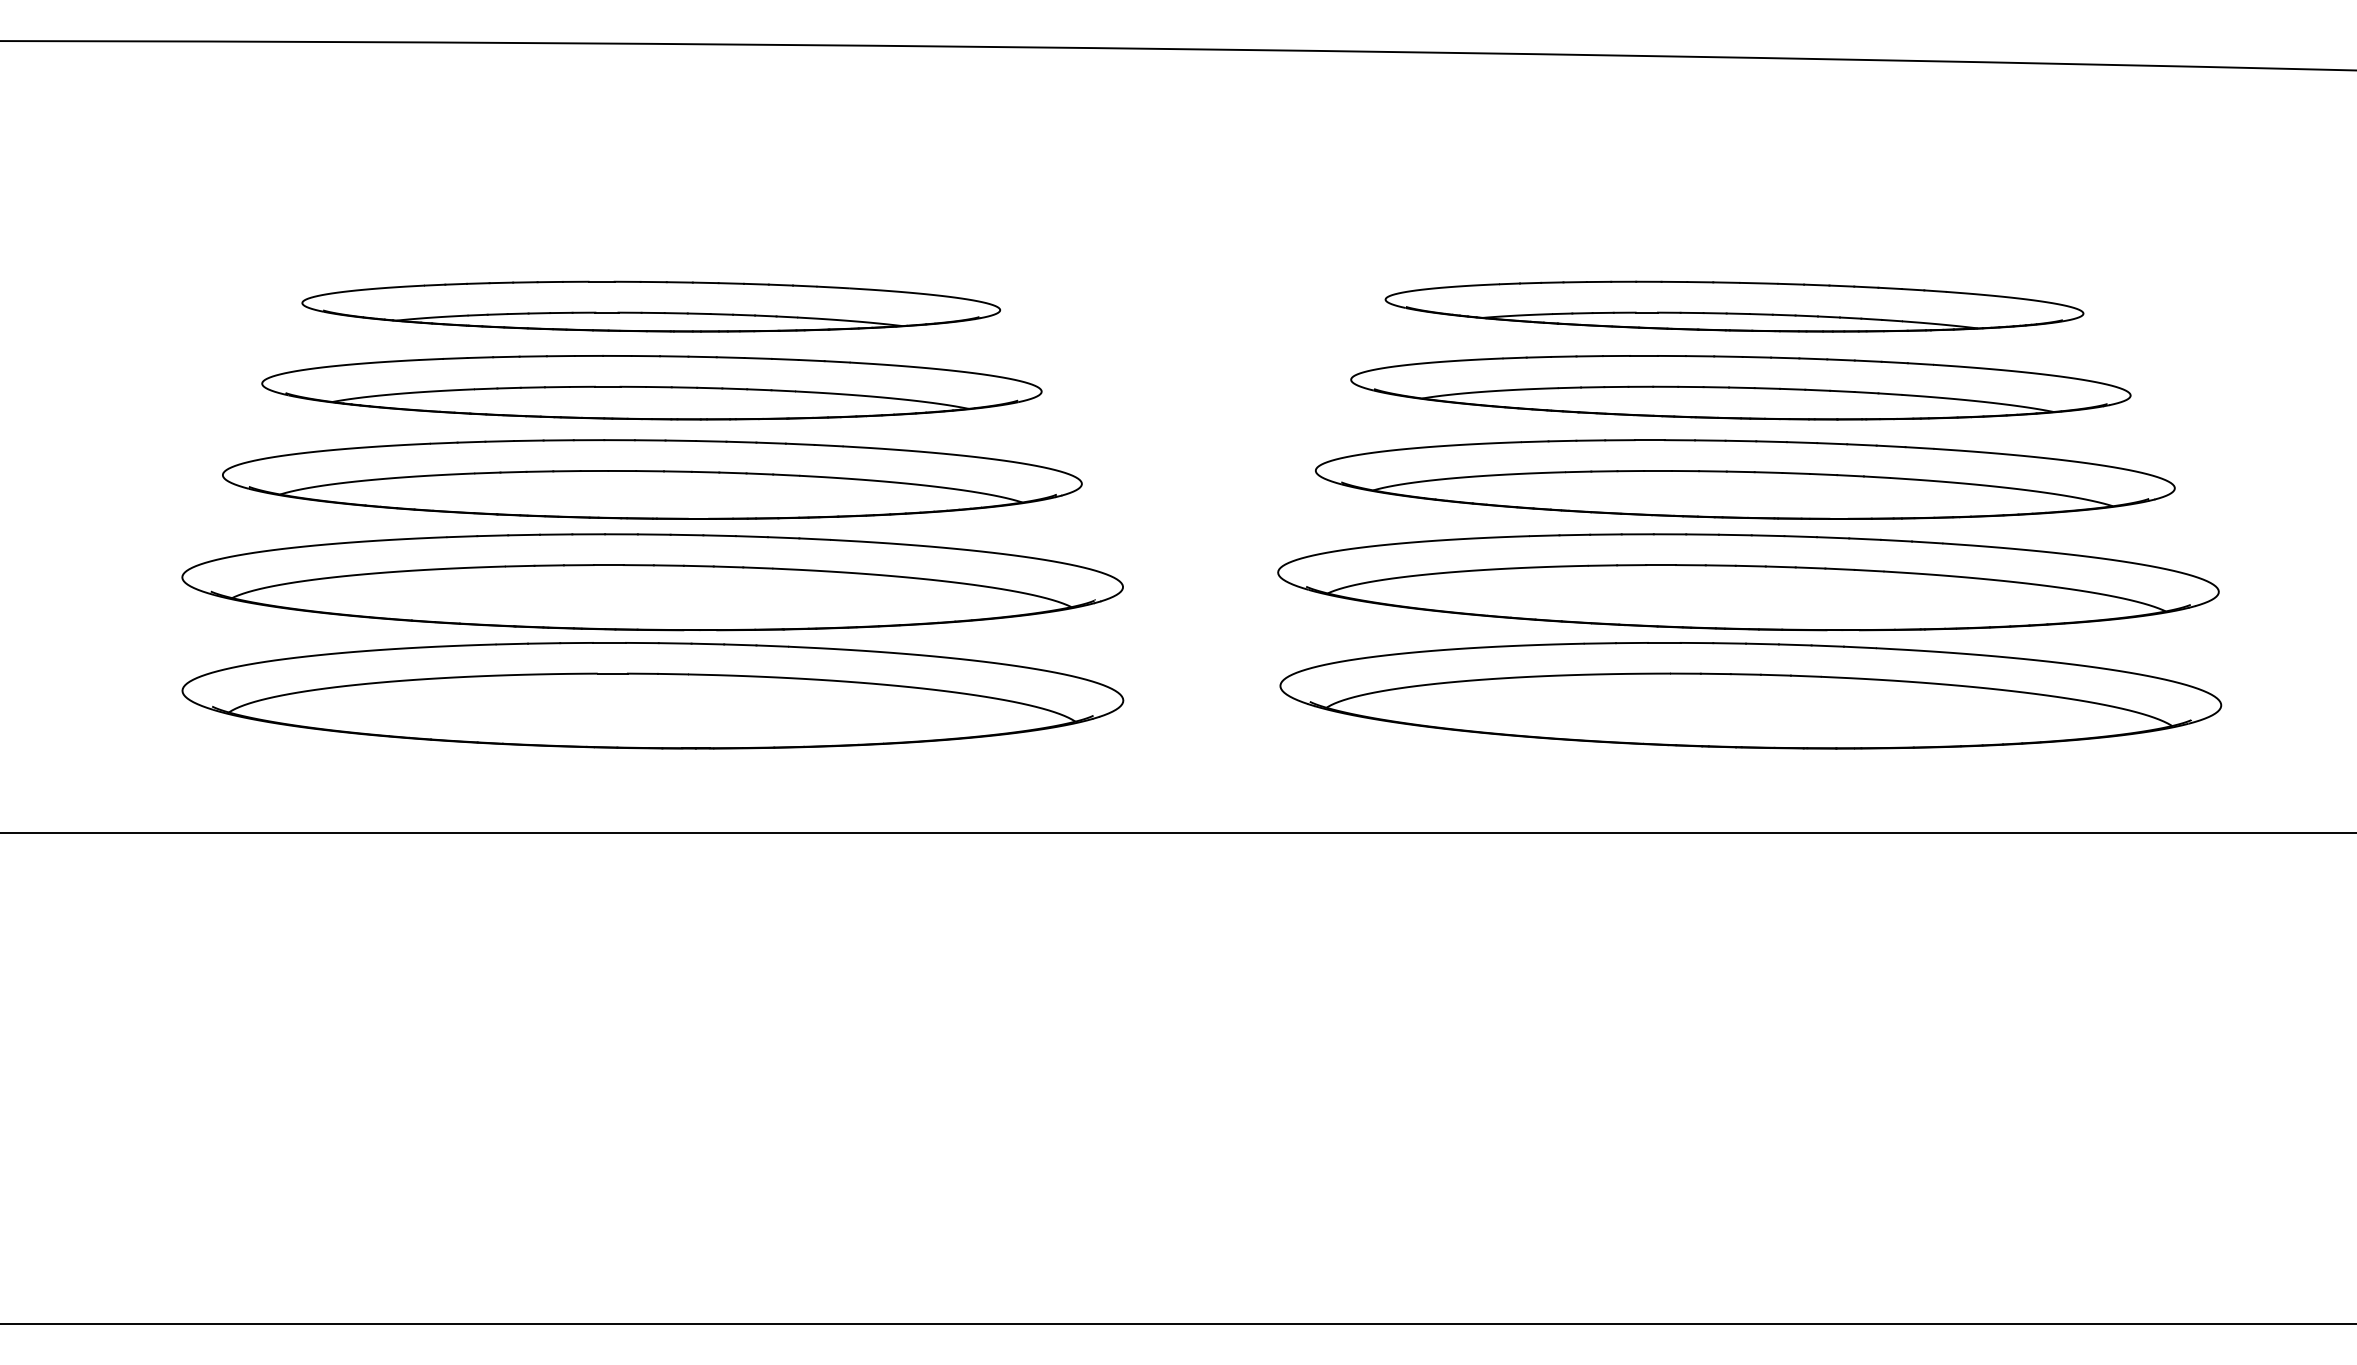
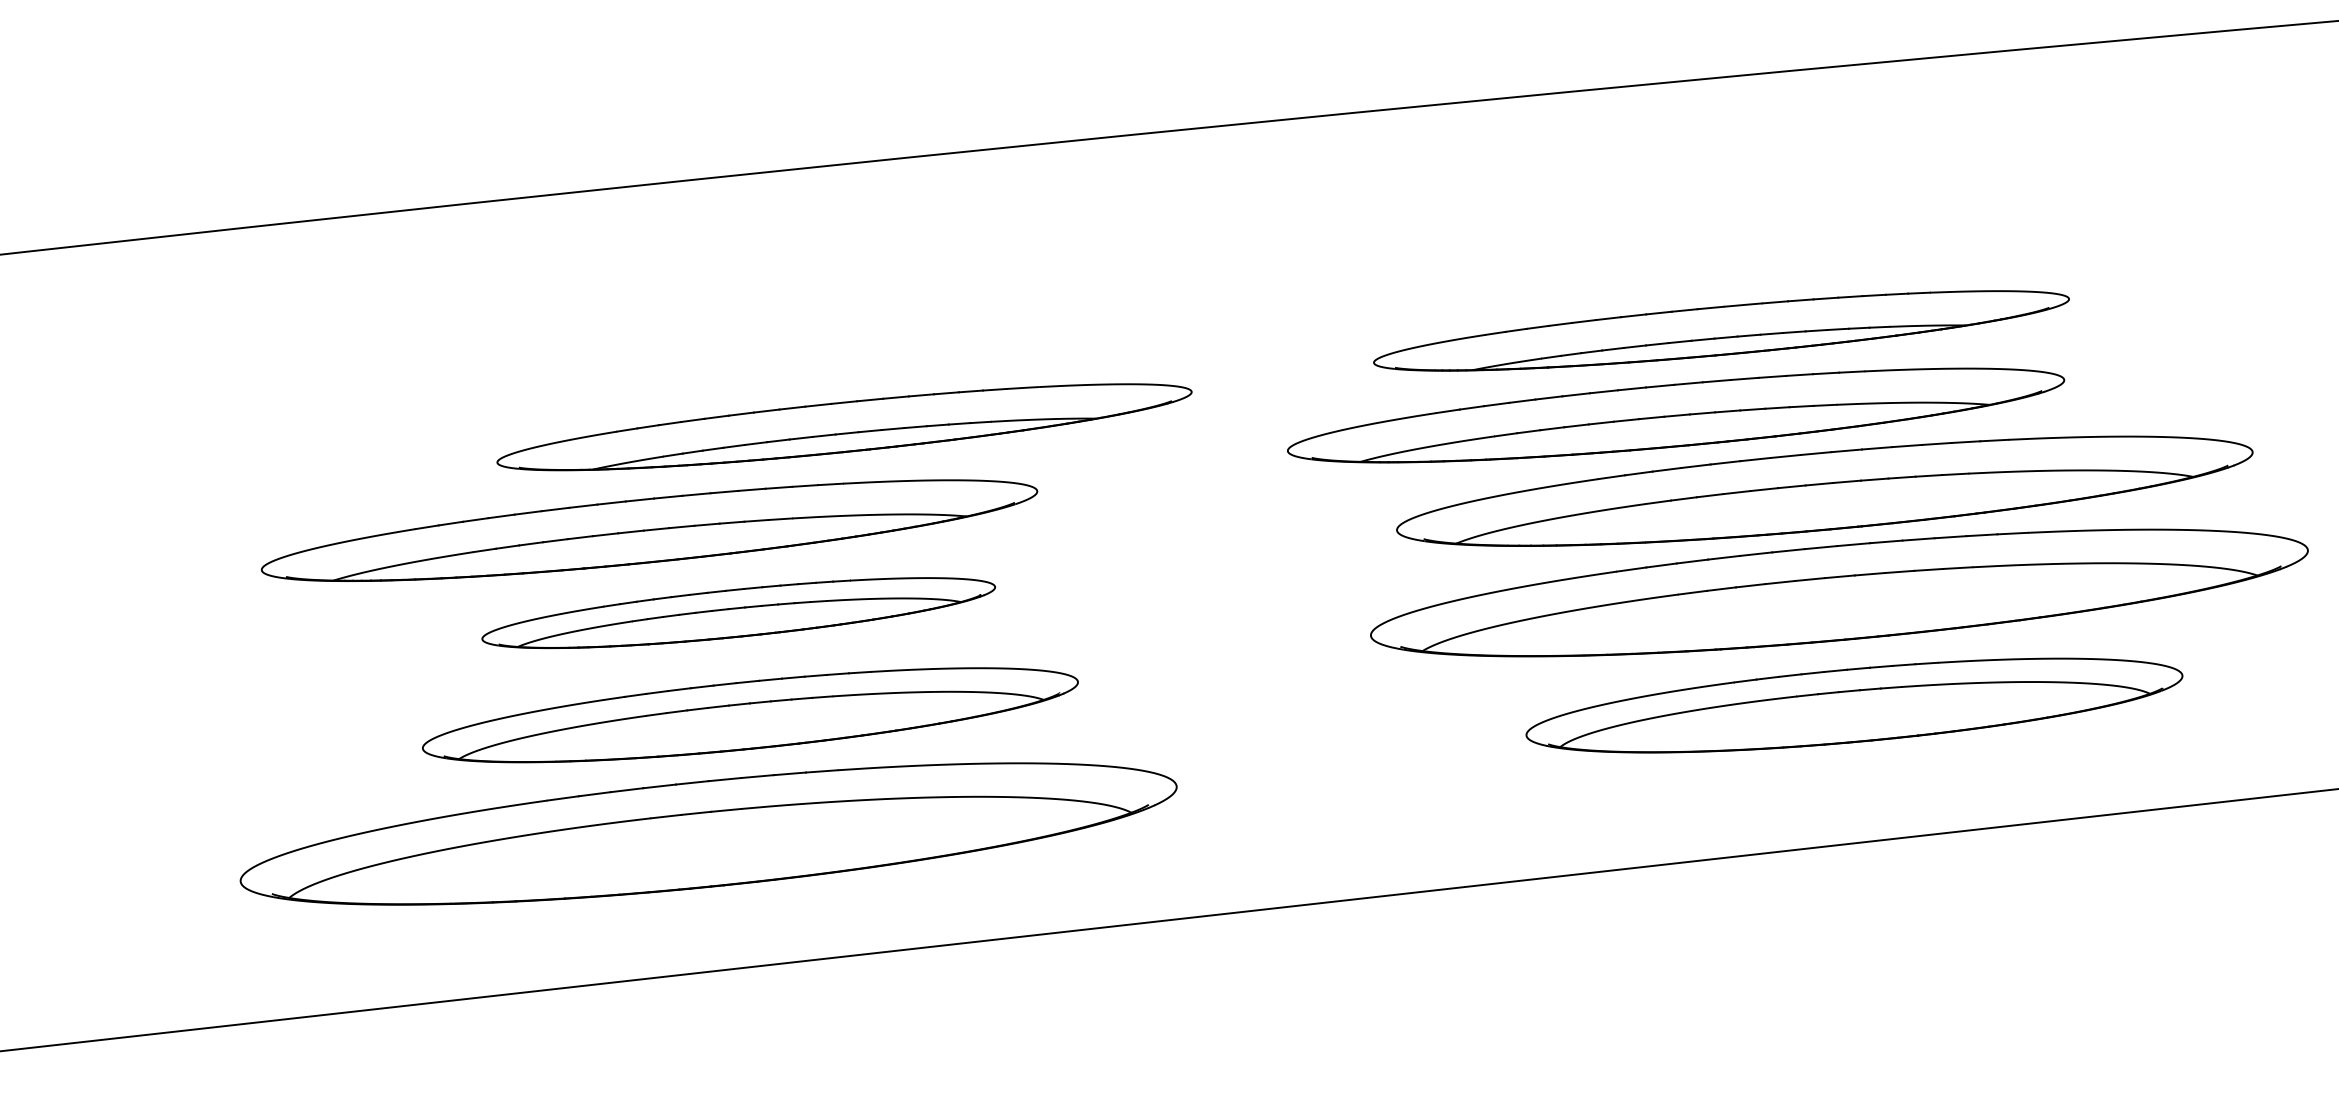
part: (650, 306) -> (843, 427), moved
part: (1734, 306) -> (1721, 330), moved
part: (651, 387) -> (649, 530), moved
part: (1740, 387) -> (1675, 415), moved
part: (652, 479) -> (738, 613), size x0.6
part: (652, 582) -> (750, 715), size x0.7
part: (652, 695) -> (708, 833), moved
part: (1750, 695) -> (1854, 705), size x0.7

